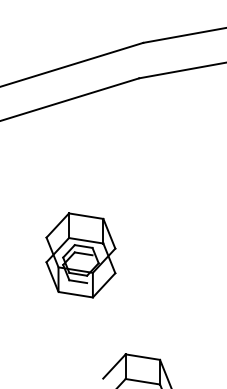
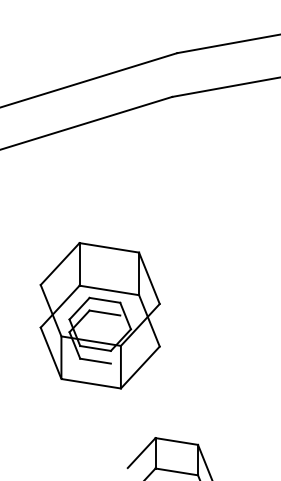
part: (80, 255) -> (99, 315), size x1.4

